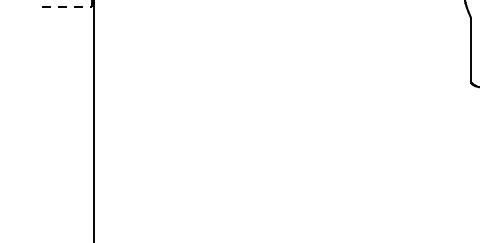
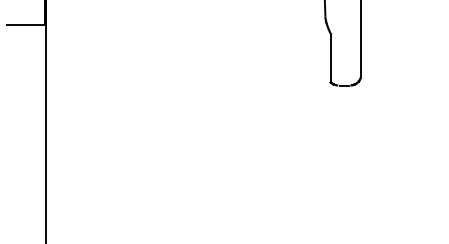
line: (67, 6) -> (25, 24), dashed -> solid

